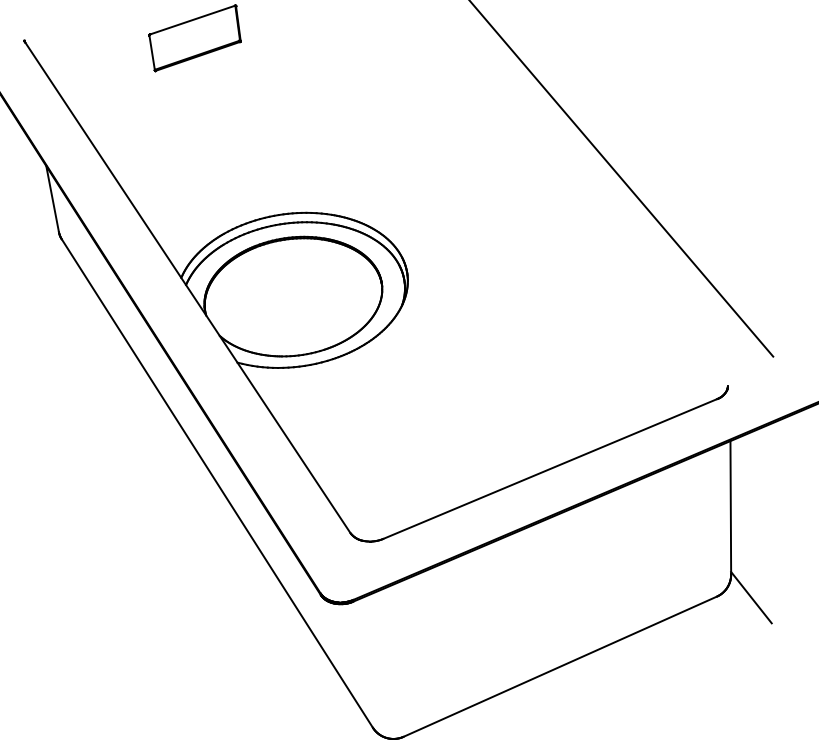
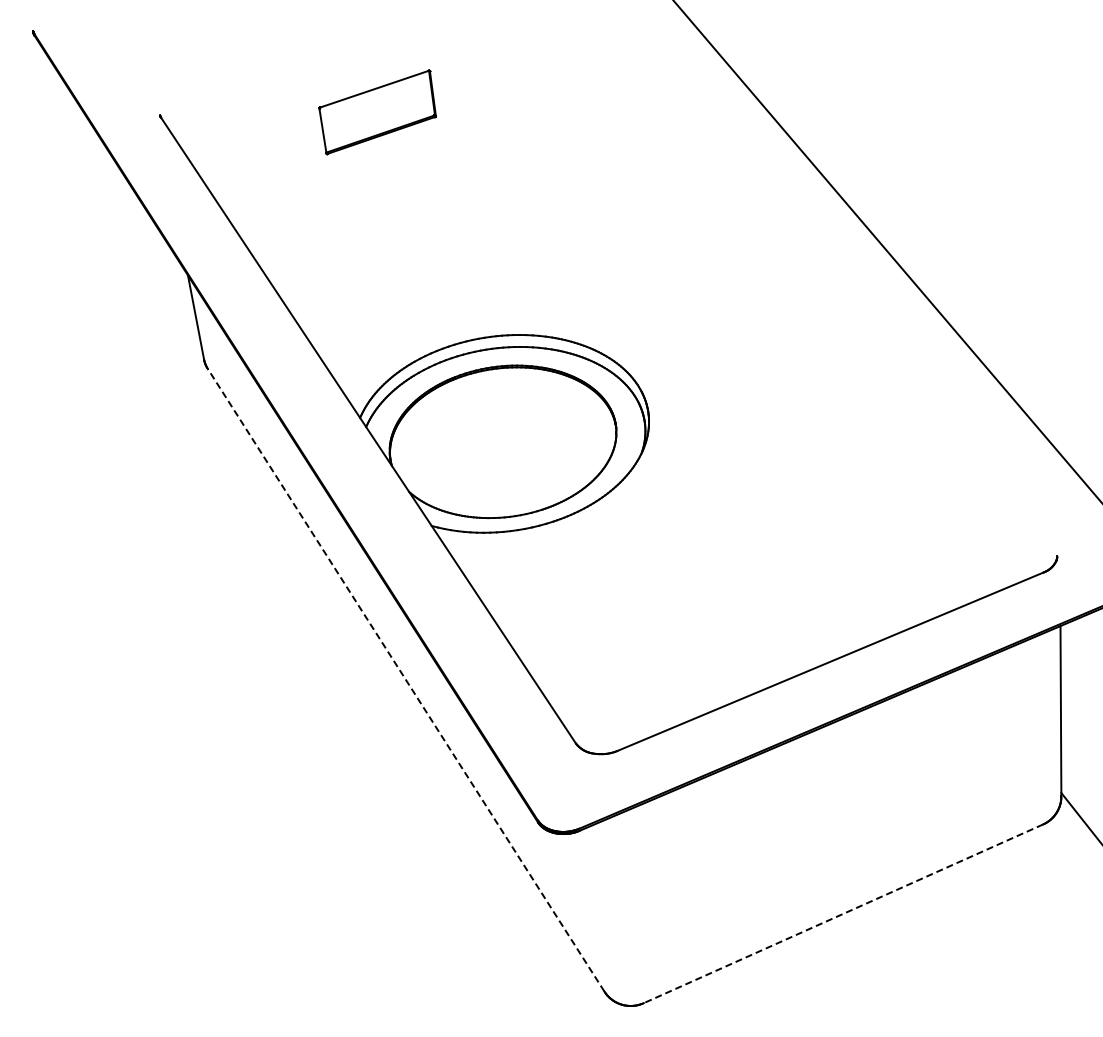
line: (216, 482) -> (405, 679), solid -> dashed
line: (560, 666) -> (843, 913), solid -> dashed

